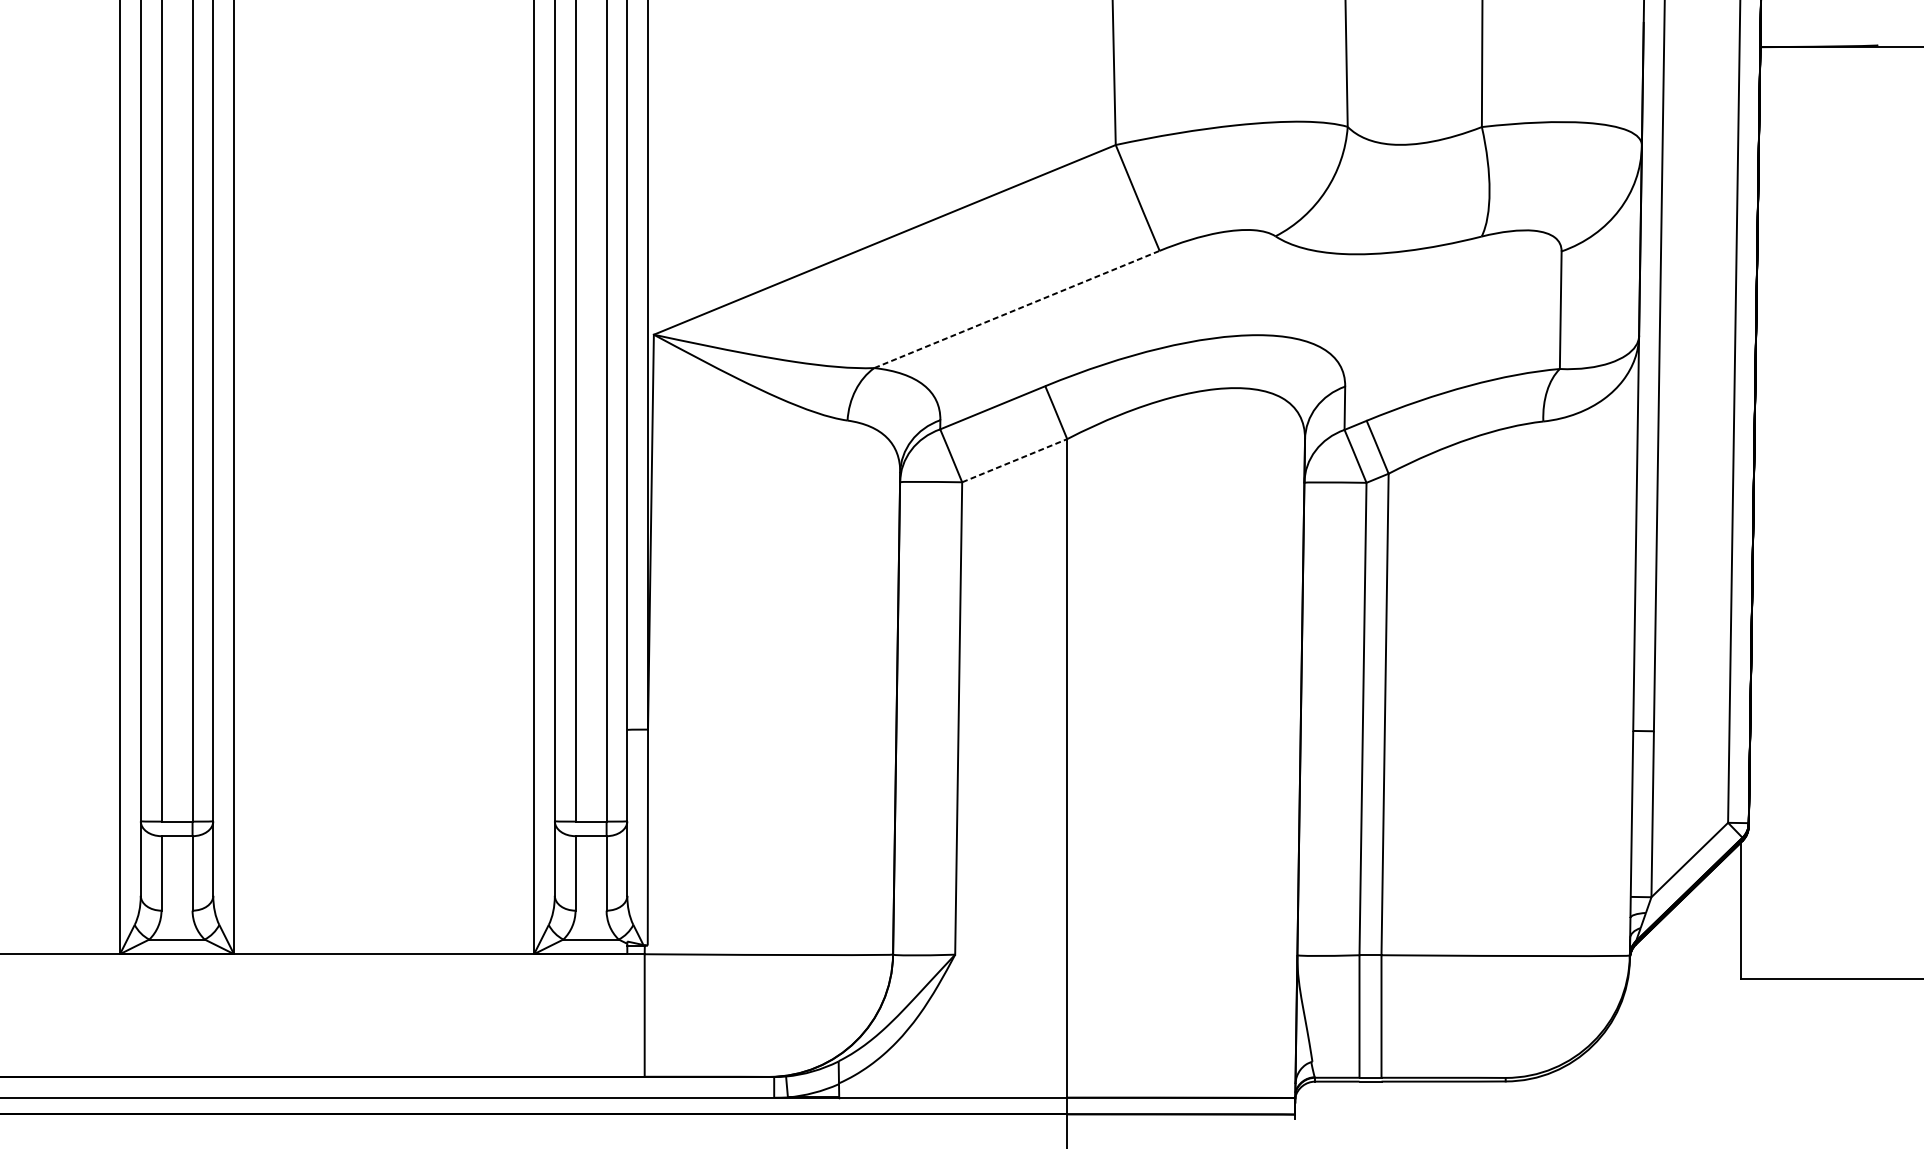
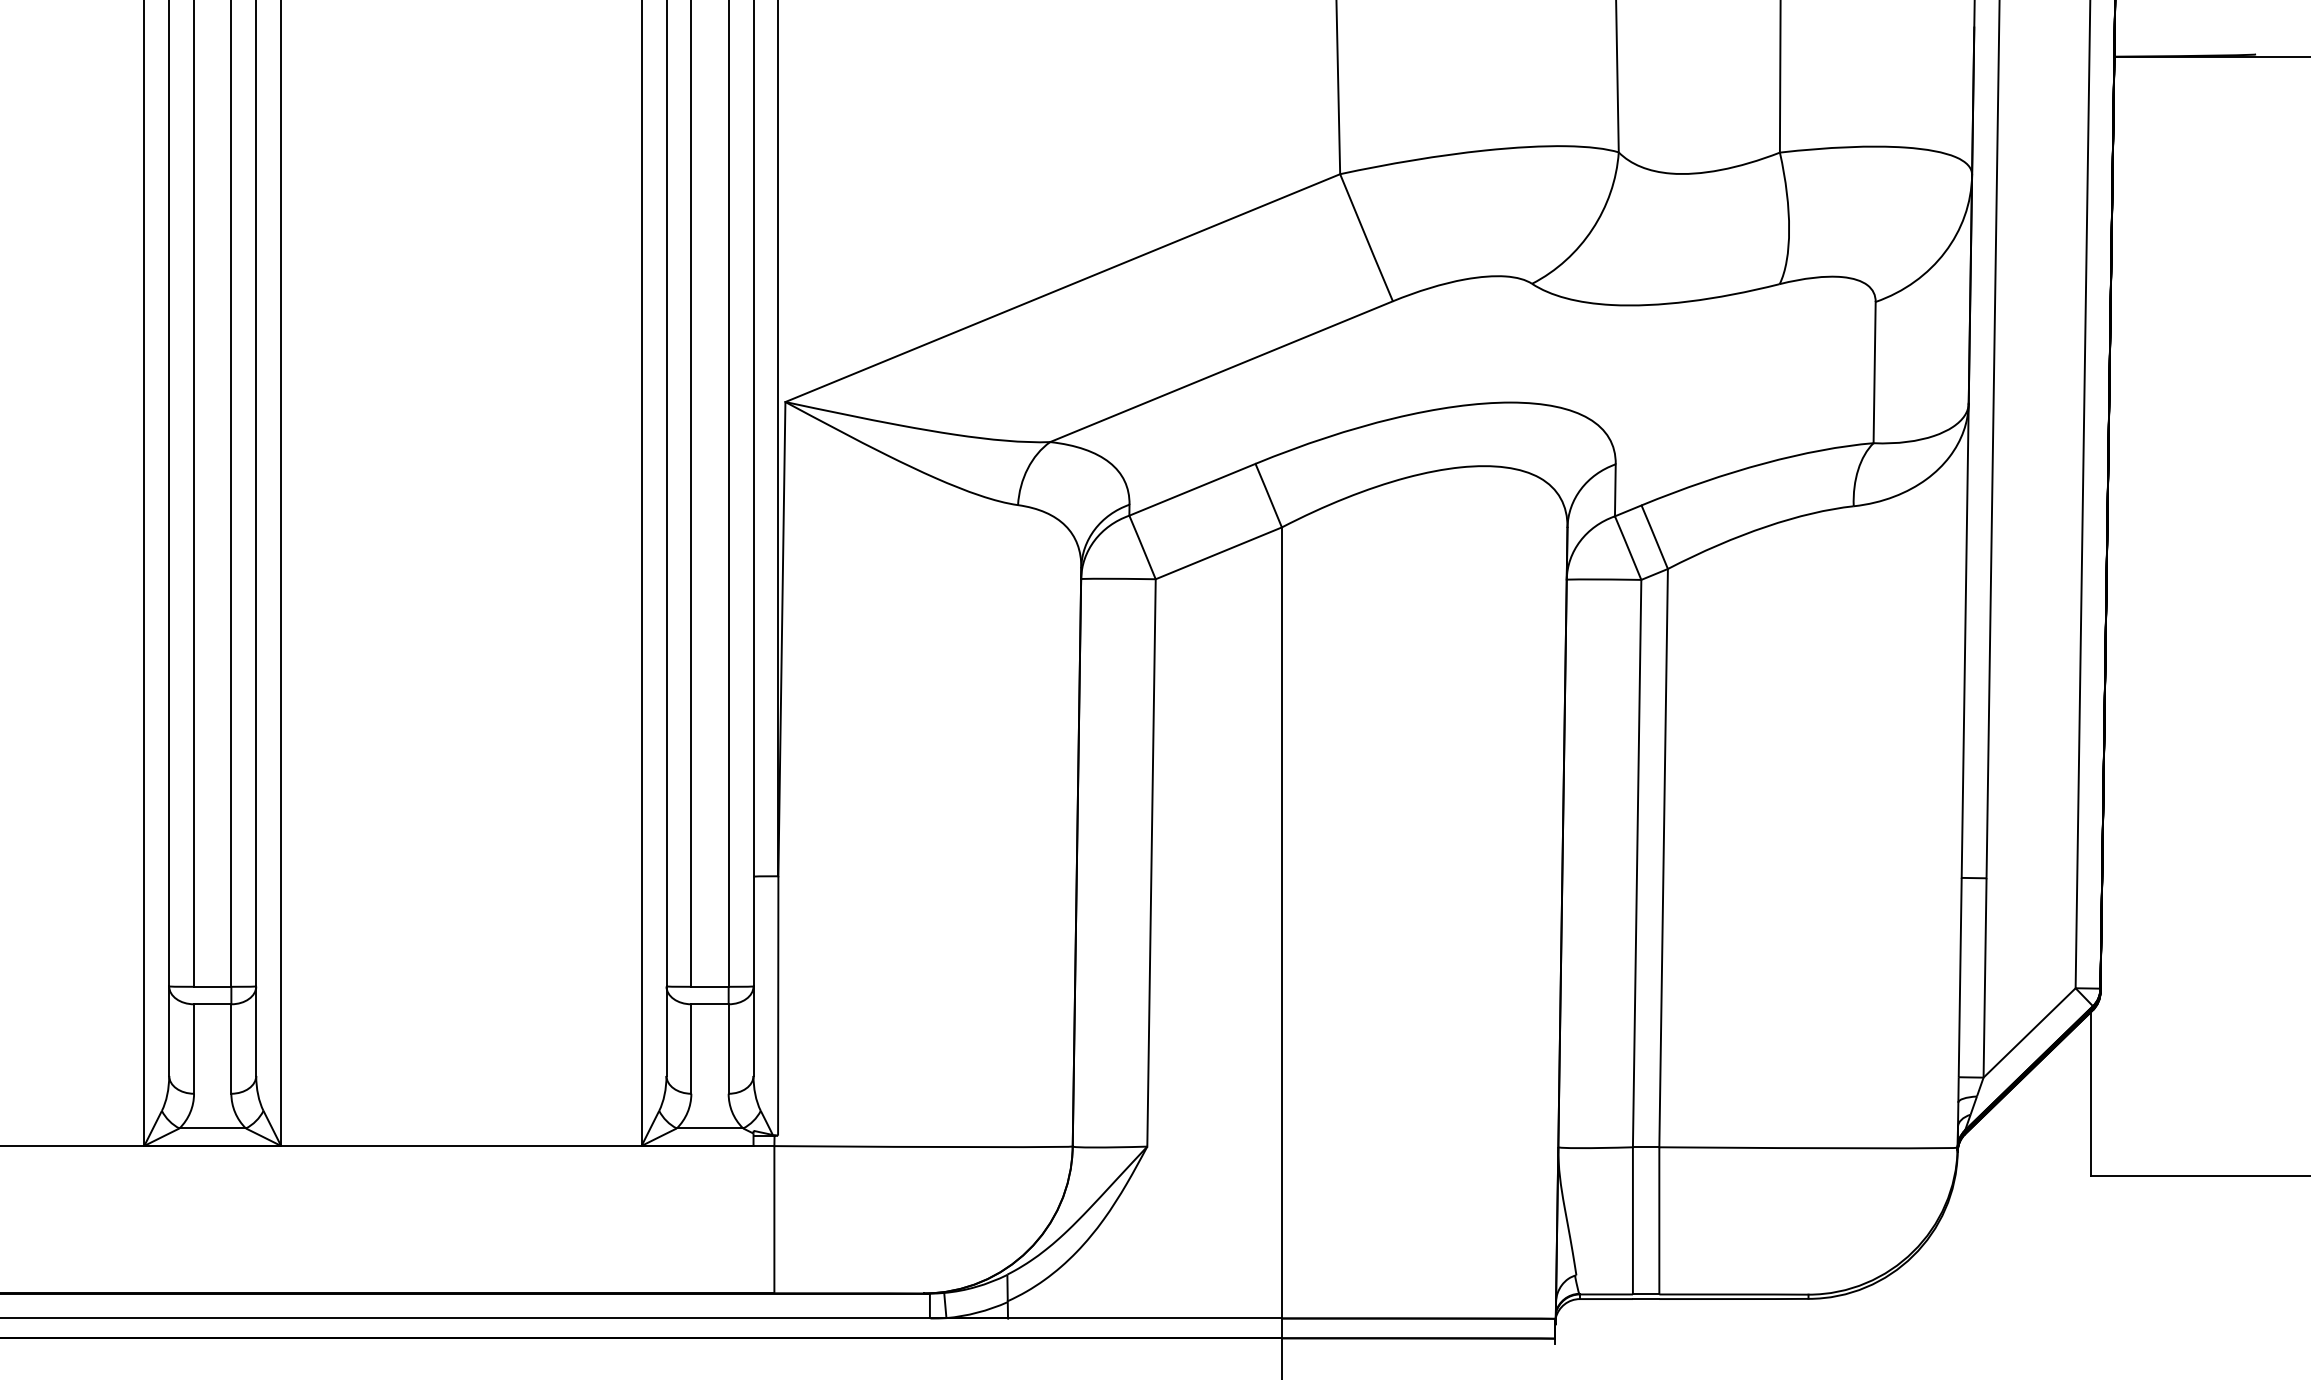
line: (1017, 309) -> (1222, 371), dashed -> solid
line: (1015, 460) -> (1219, 553), dashed -> solid

